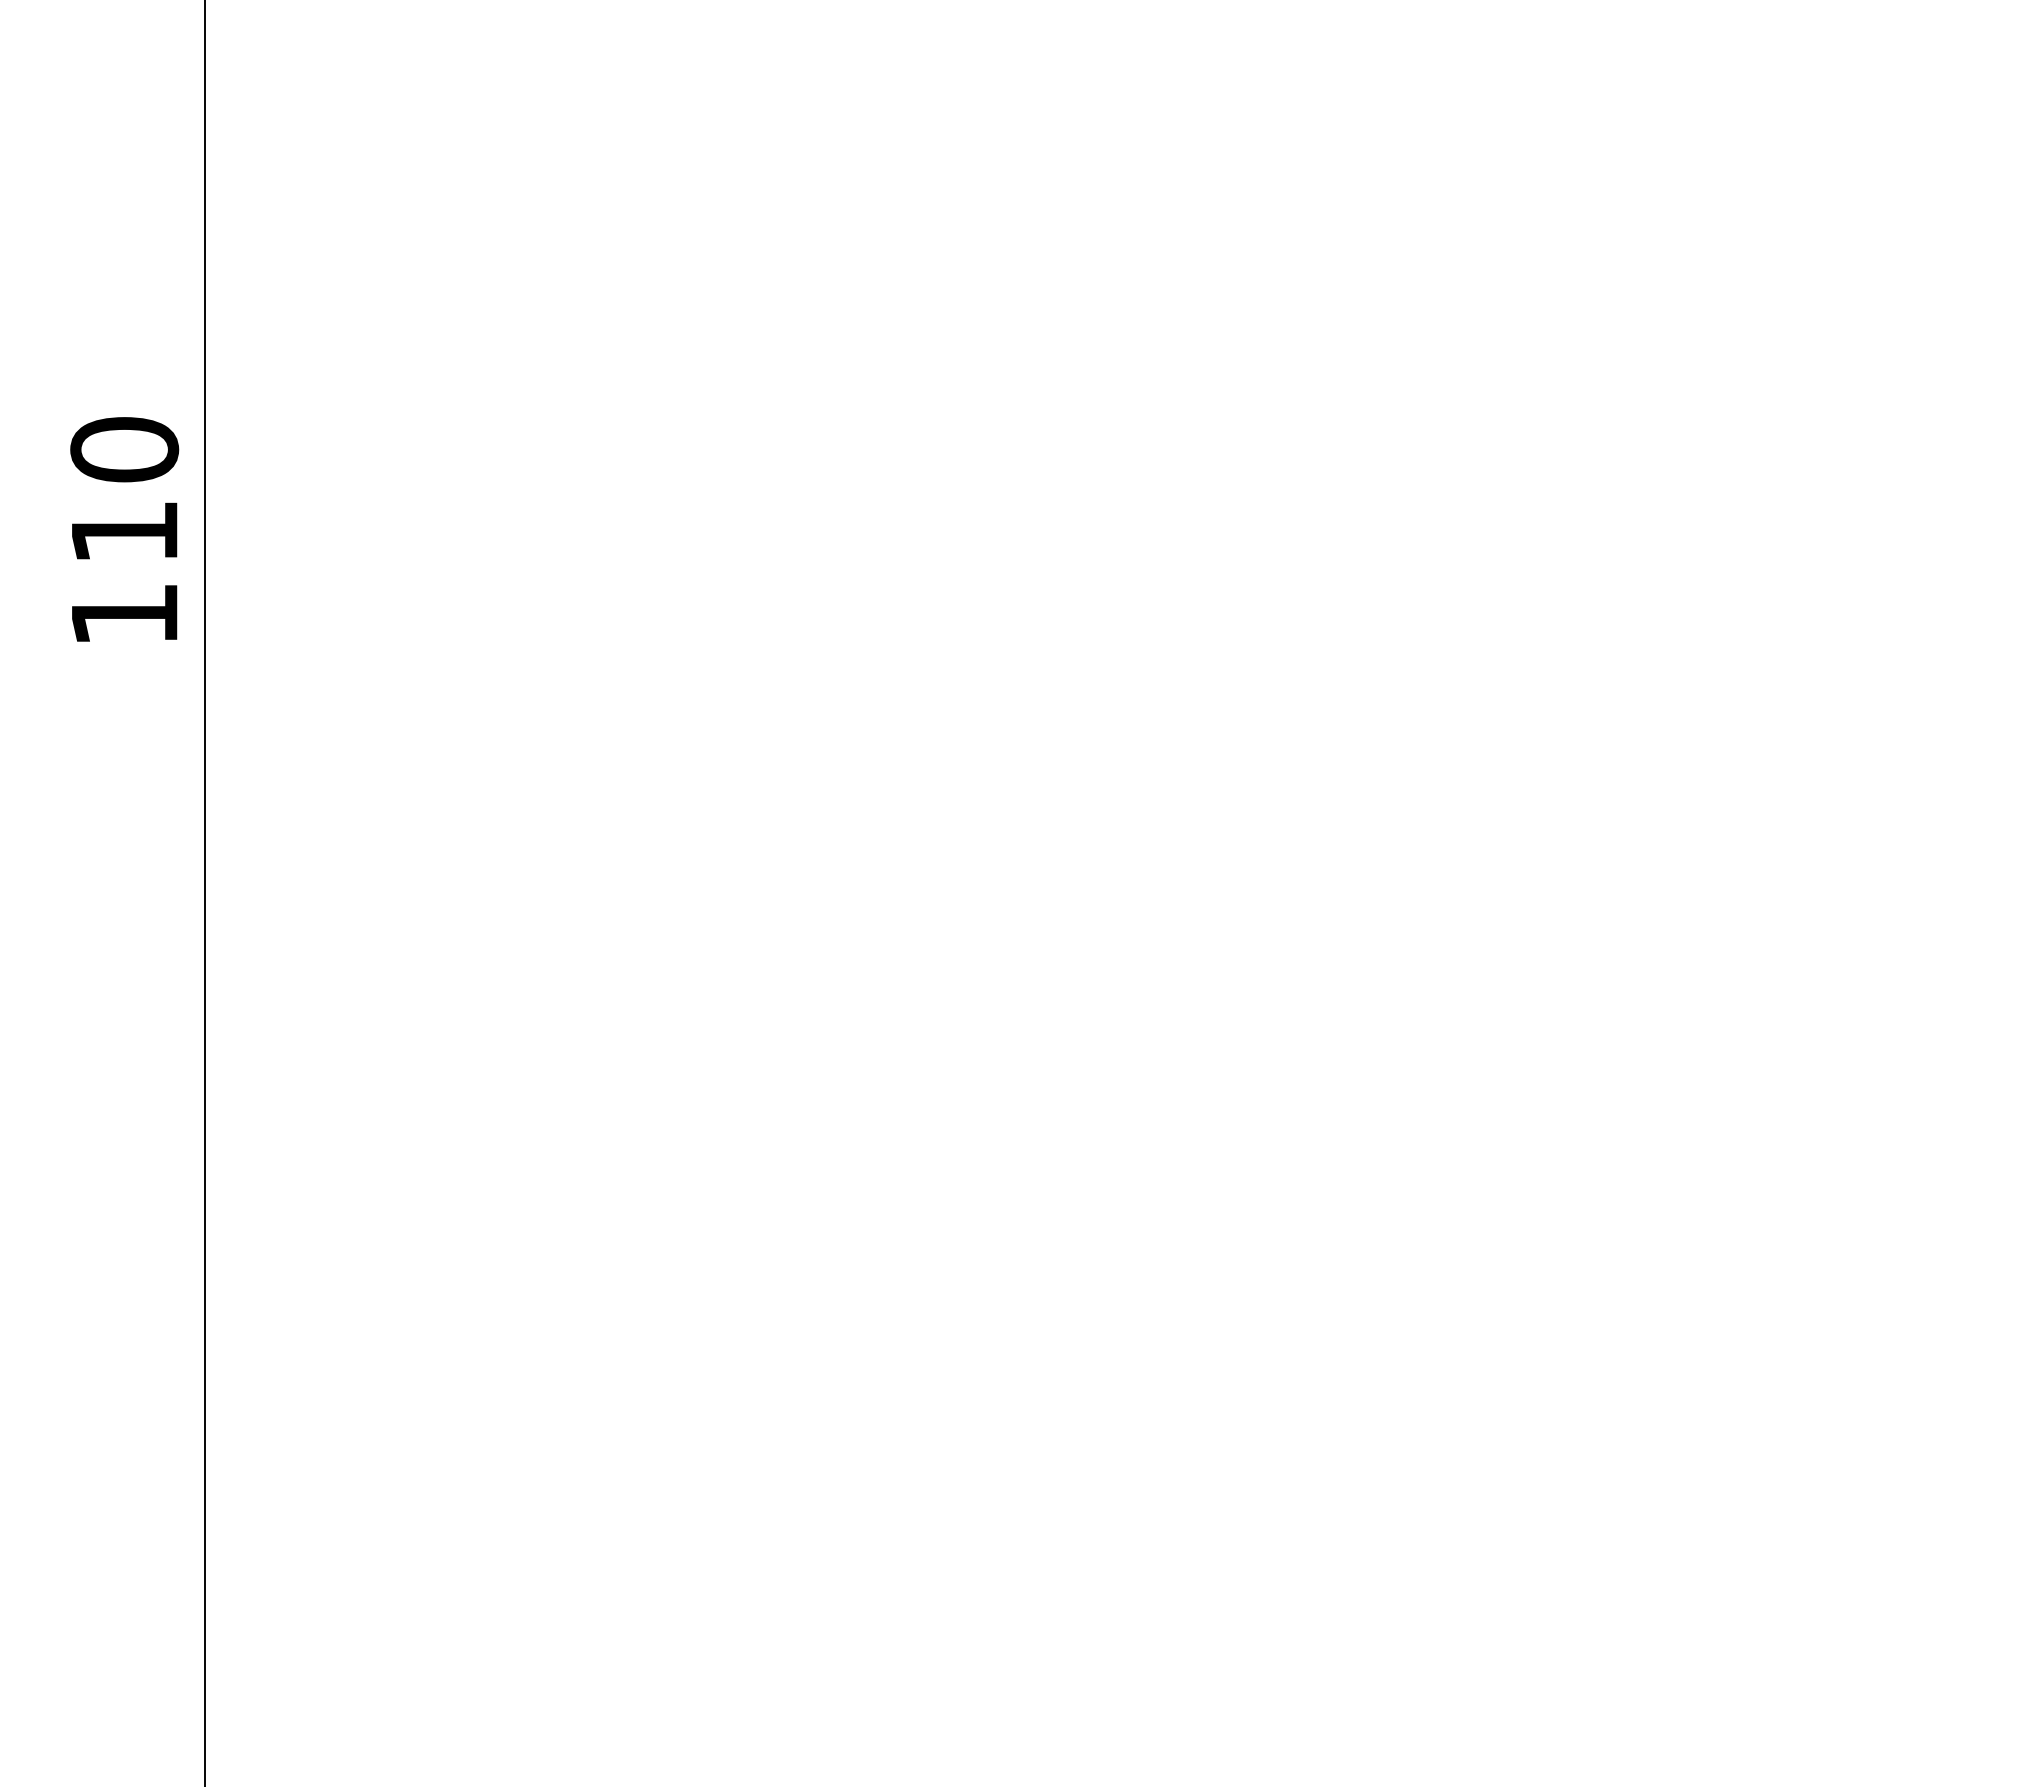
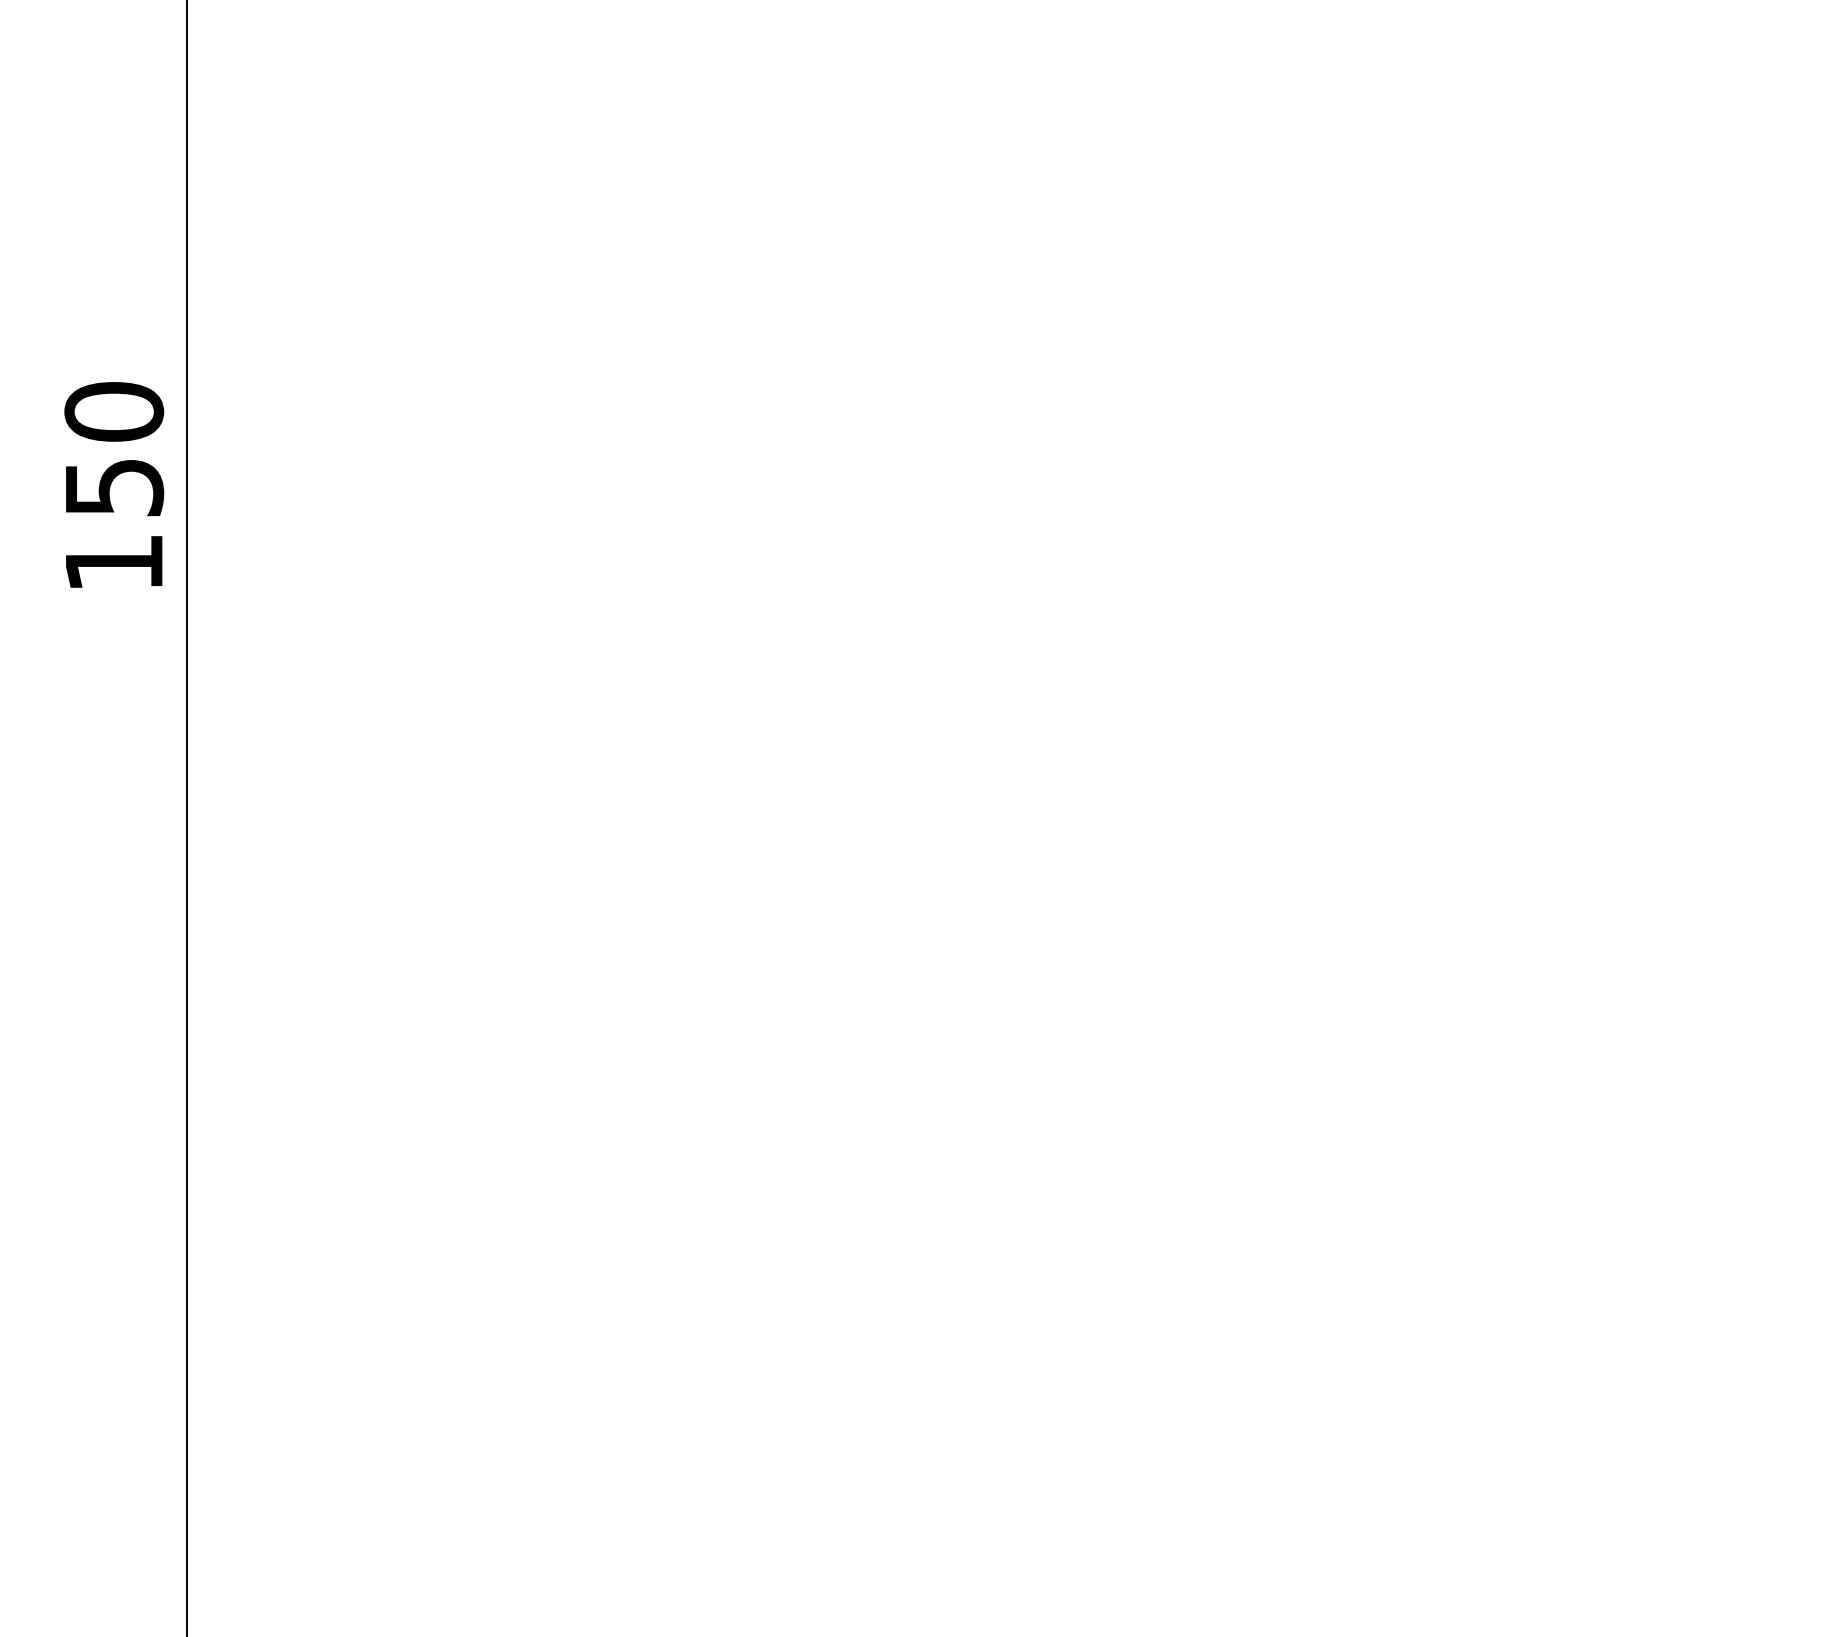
text: (125, 532) -> (114, 487), 110 -> 150

